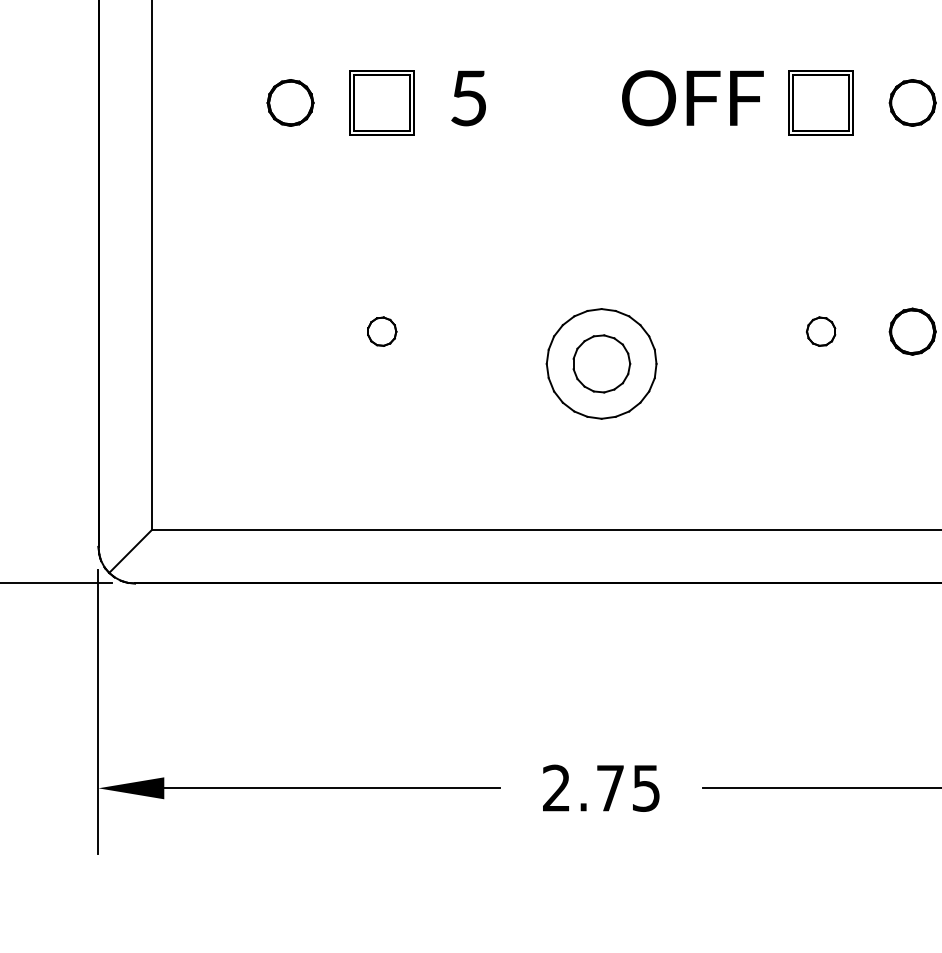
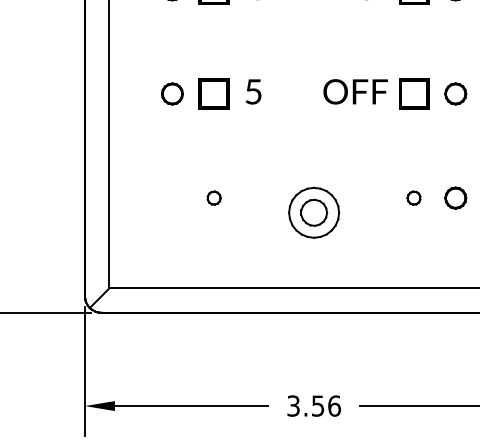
text: (600, 787) -> (313, 405), 2.75 -> 3.56

